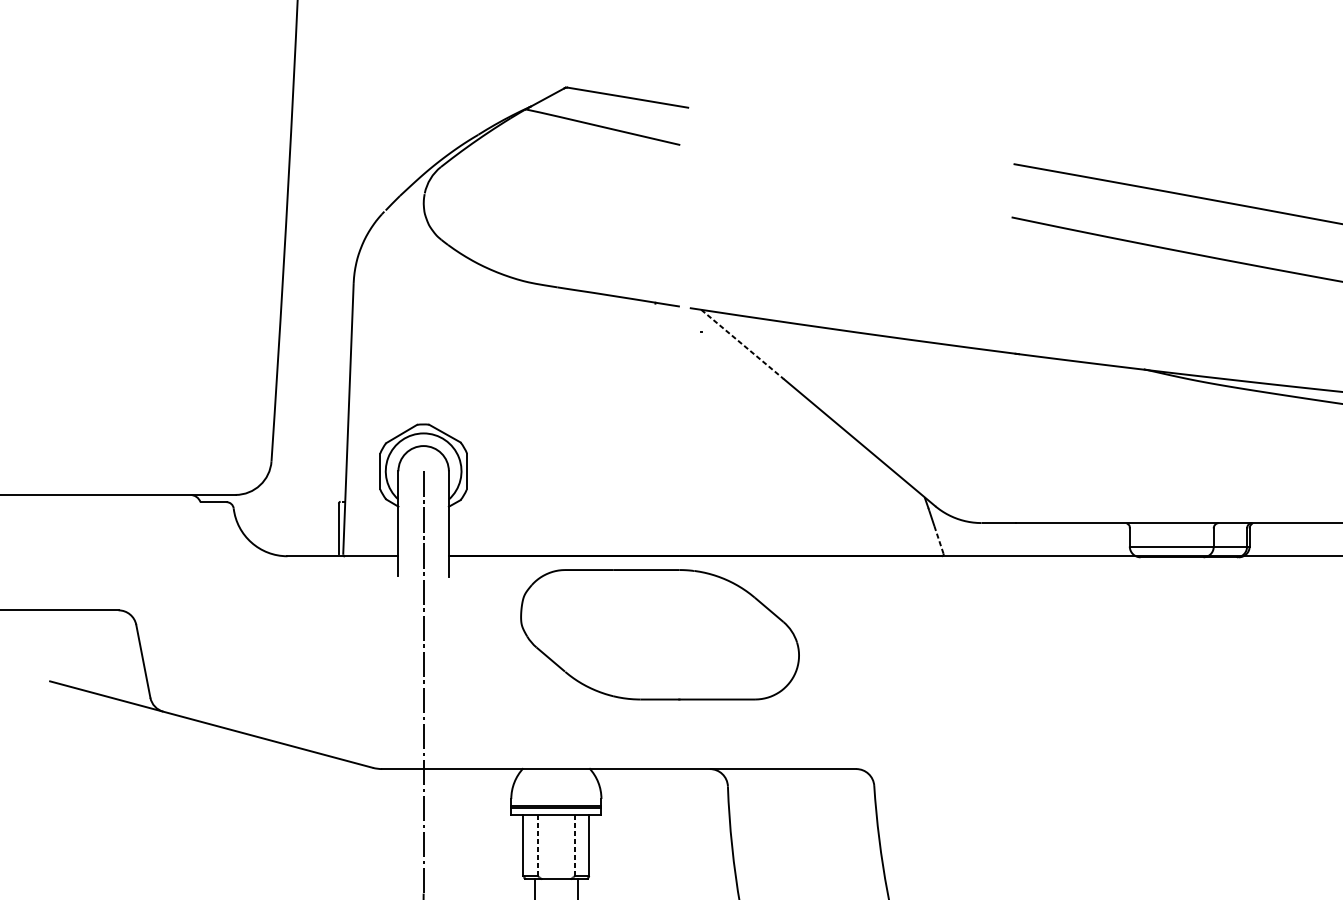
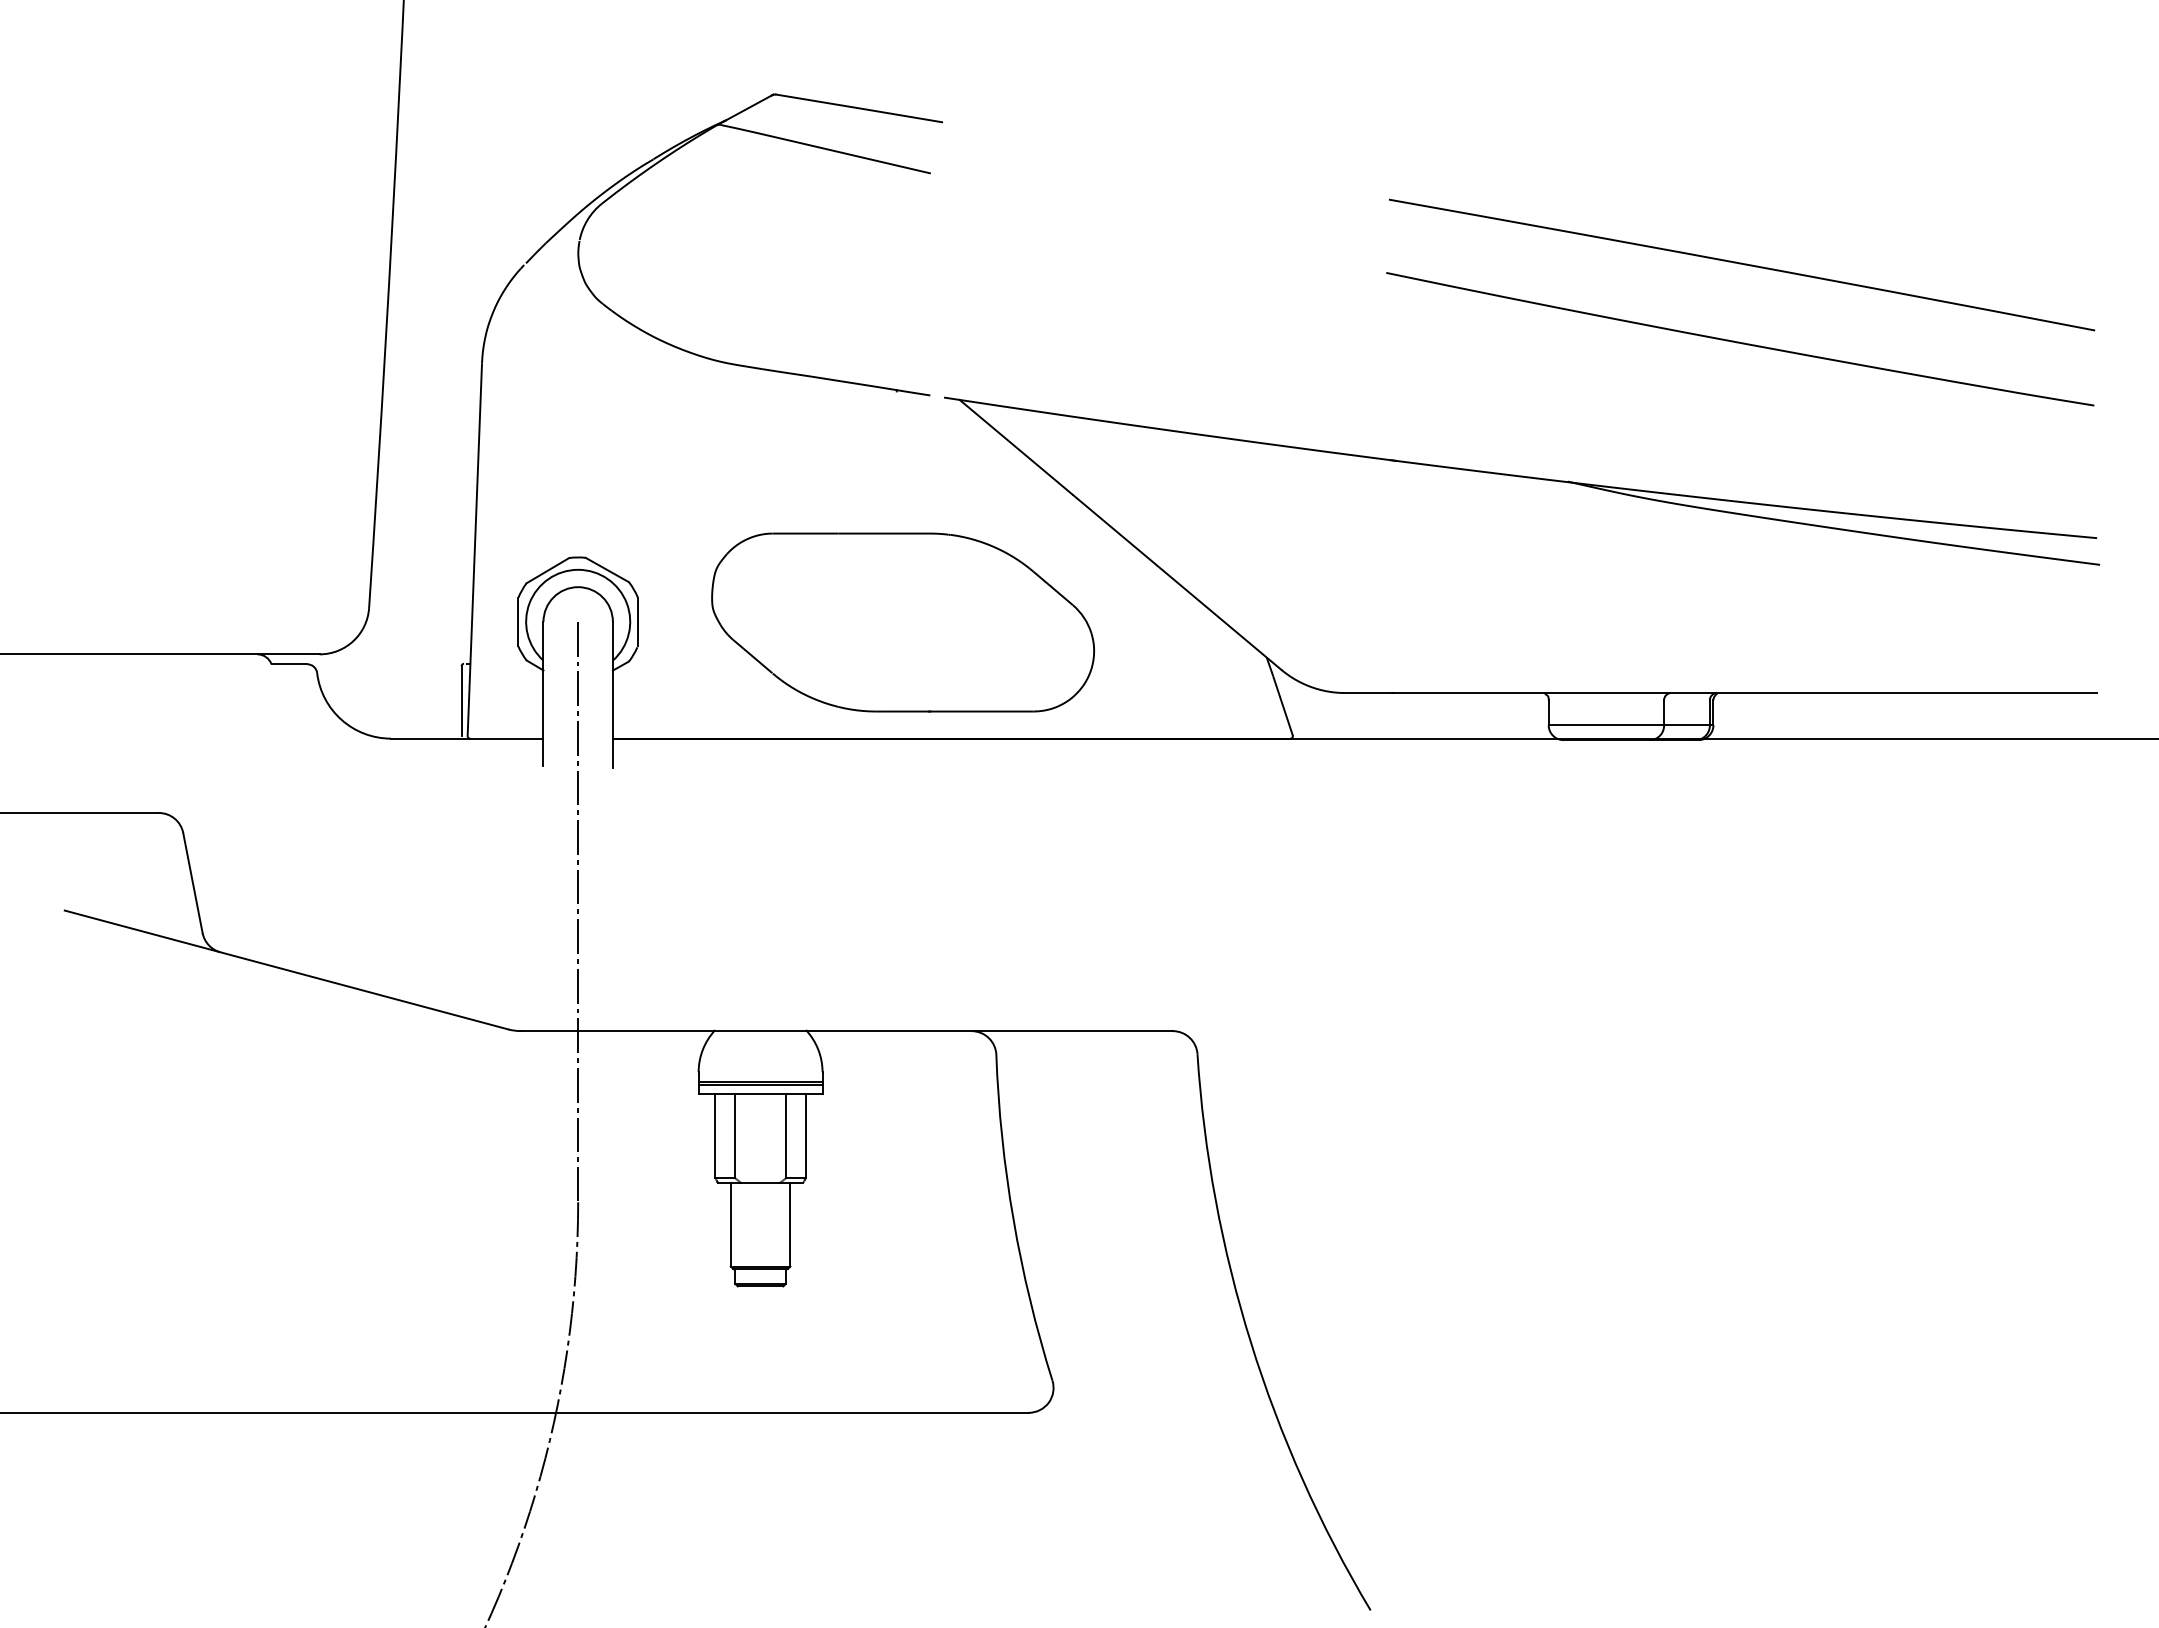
line: (742, 344) -> (1016, 447), dashed -> solid
line: (939, 540) -> (1286, 716), dashed -> solid
part: (659, 634) -> (902, 622), moved
line: (537, 845) -> (734, 1136), dashed -> solid
line: (575, 845) -> (786, 1135), dashed -> solid

